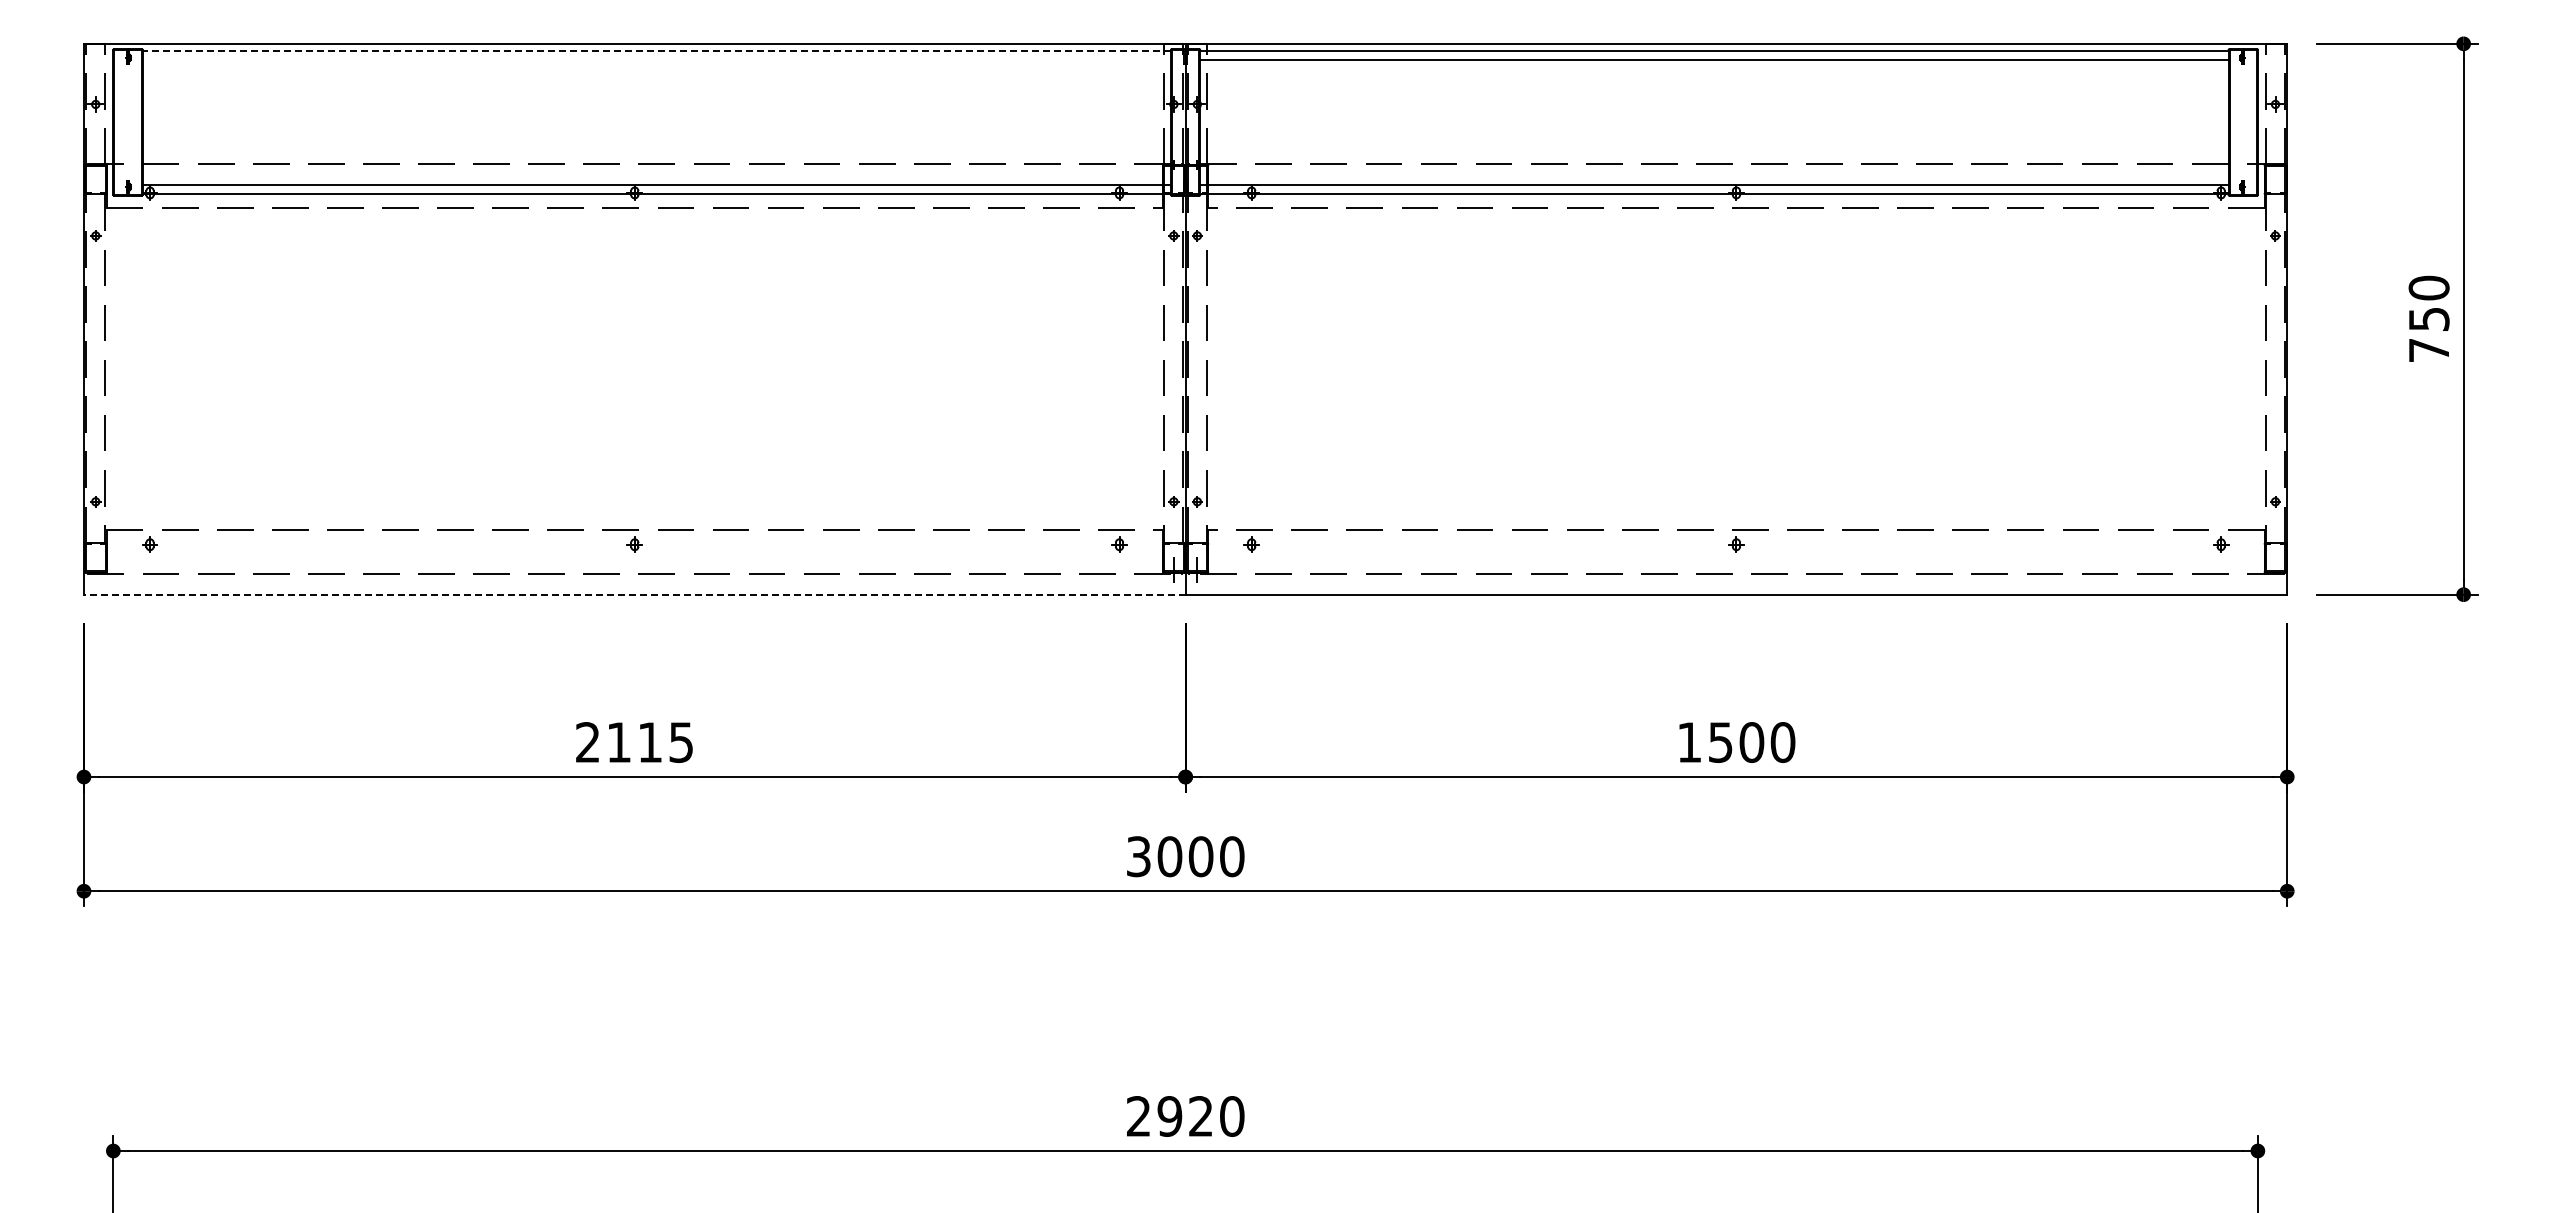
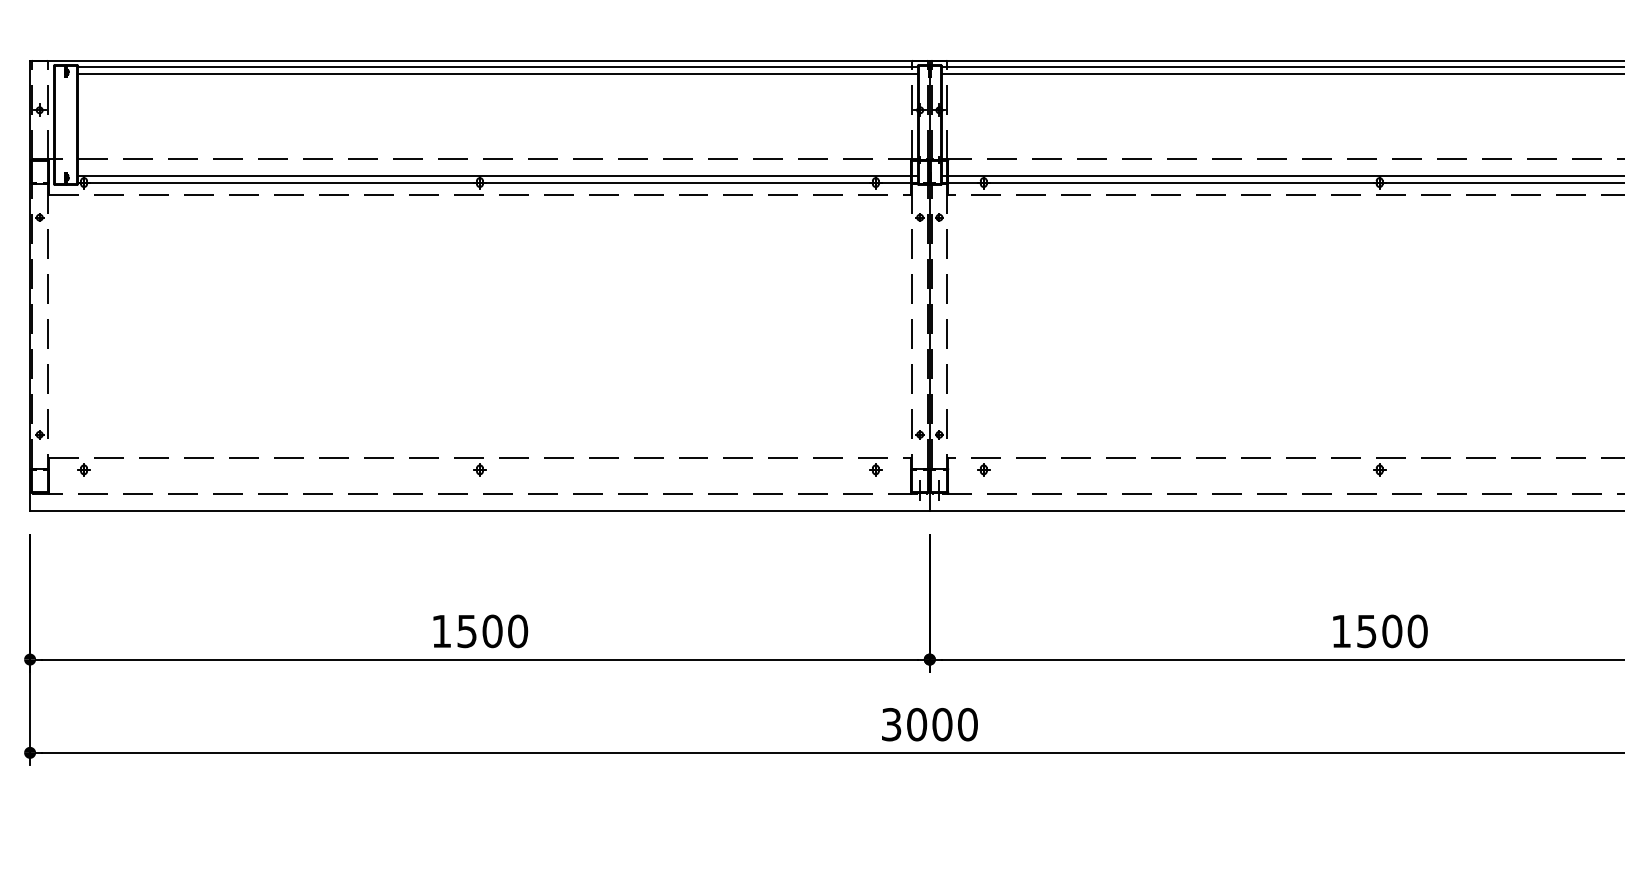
line: (656, 50) -> (497, 66), dashed -> solid
line: (656, 59) -> (497, 73), added
line: (634, 594) -> (479, 510), dashed -> solid
text: (634, 742) -> (479, 631), 2115 -> 1500

